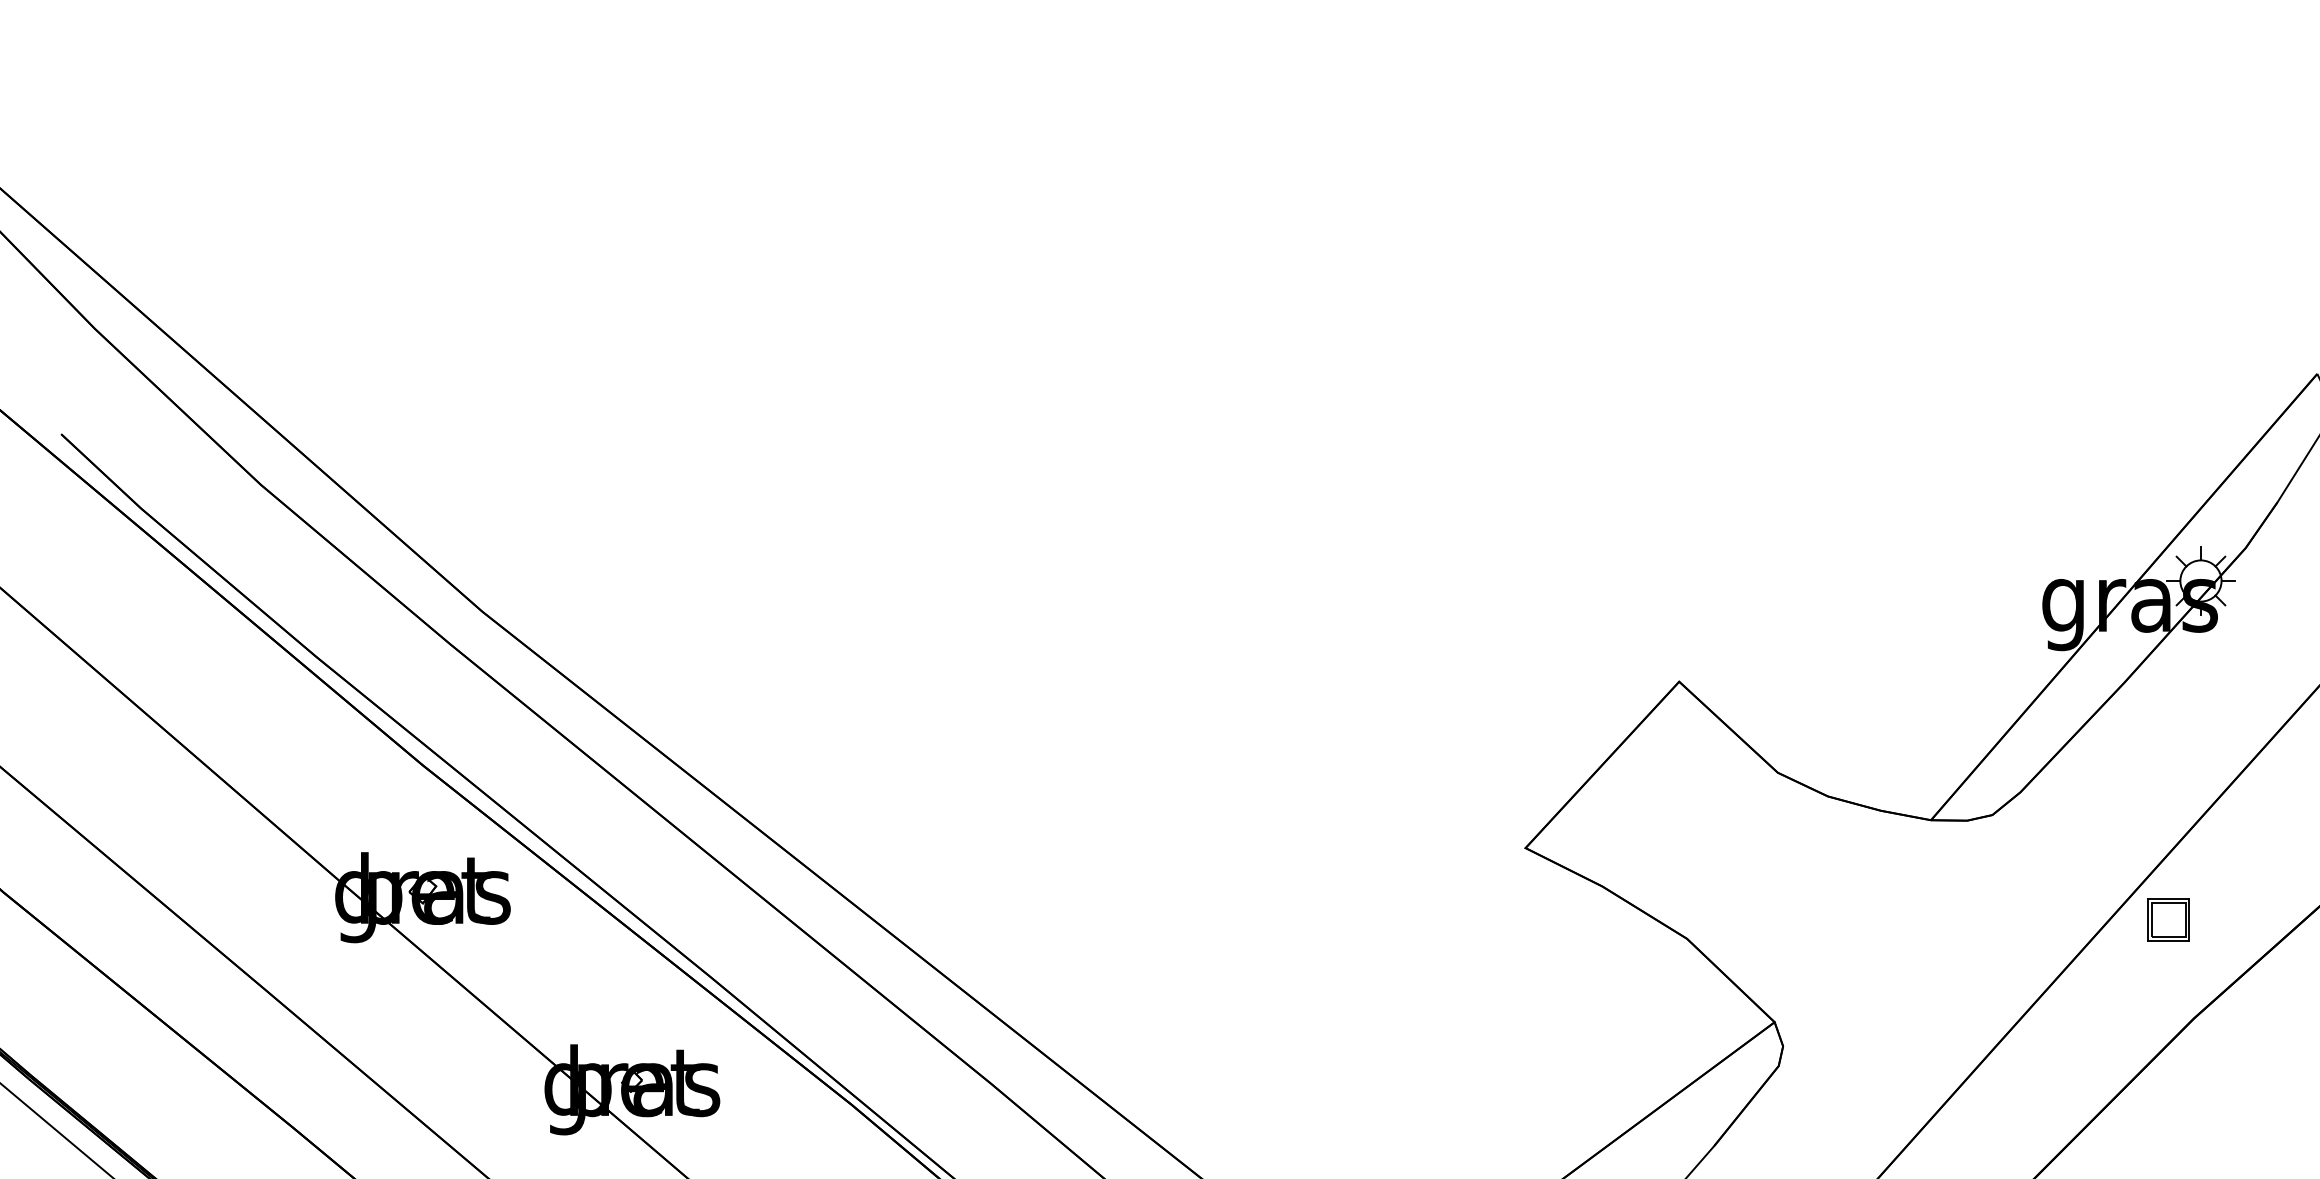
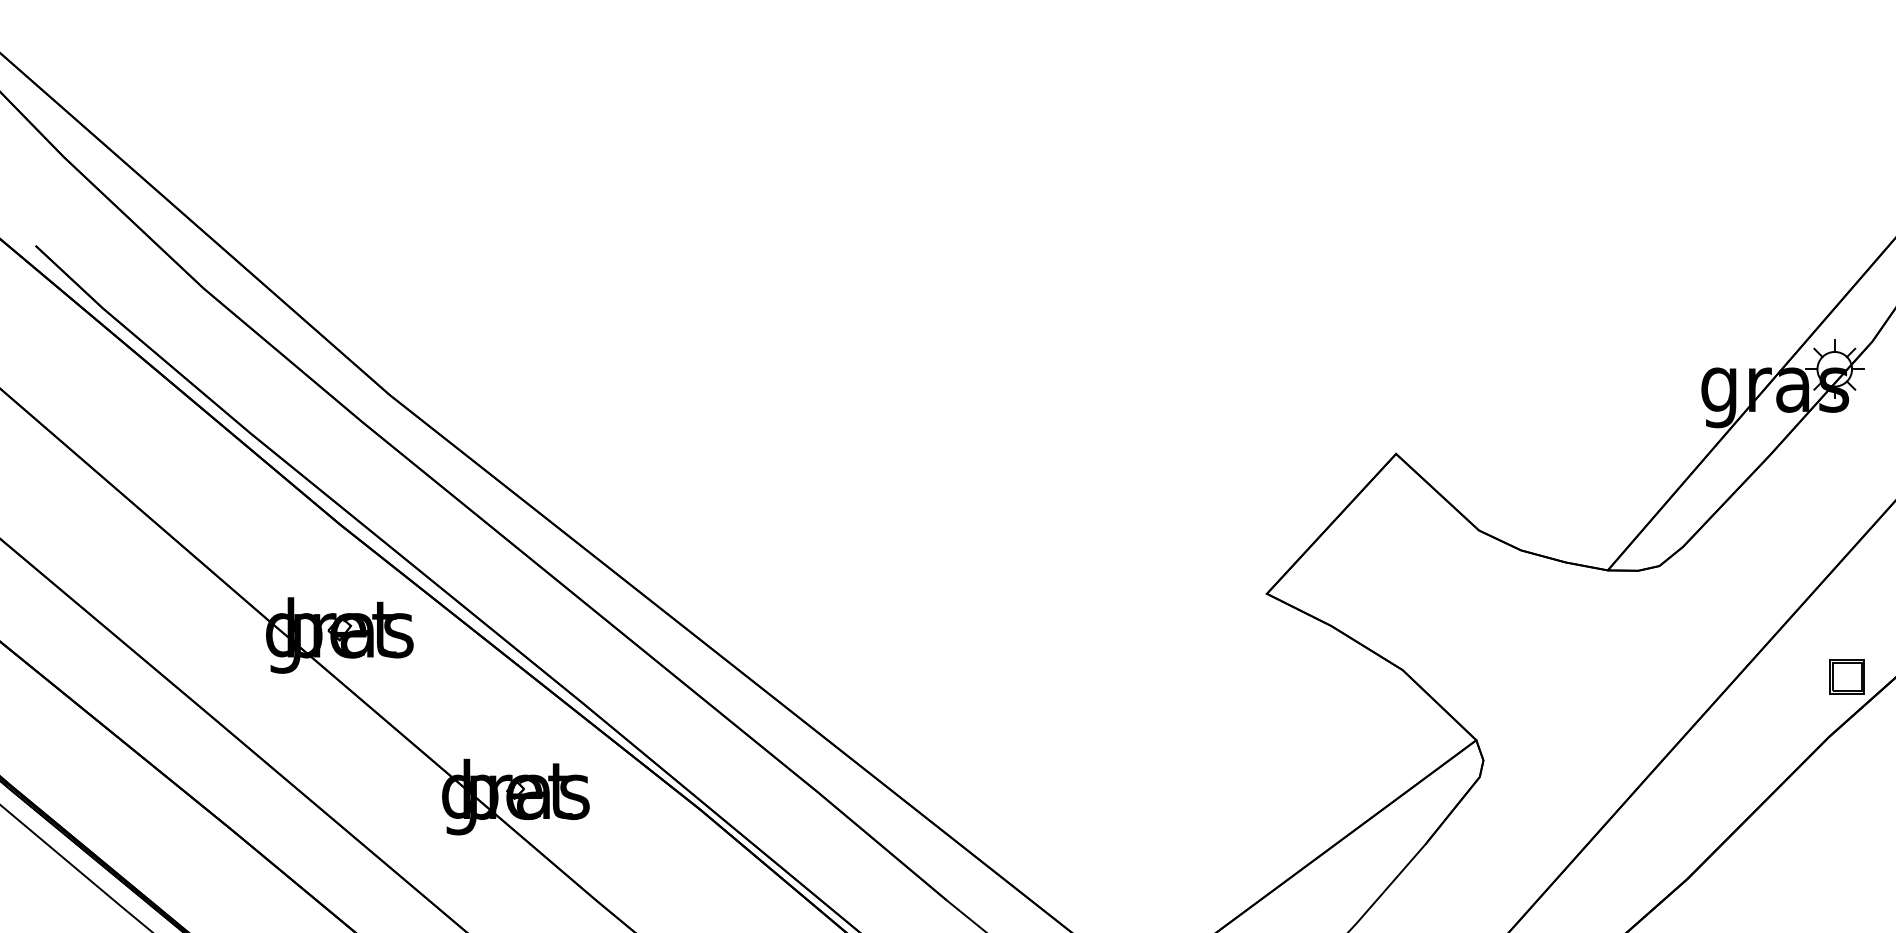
part: (2168, 919) -> (1847, 676), moved

